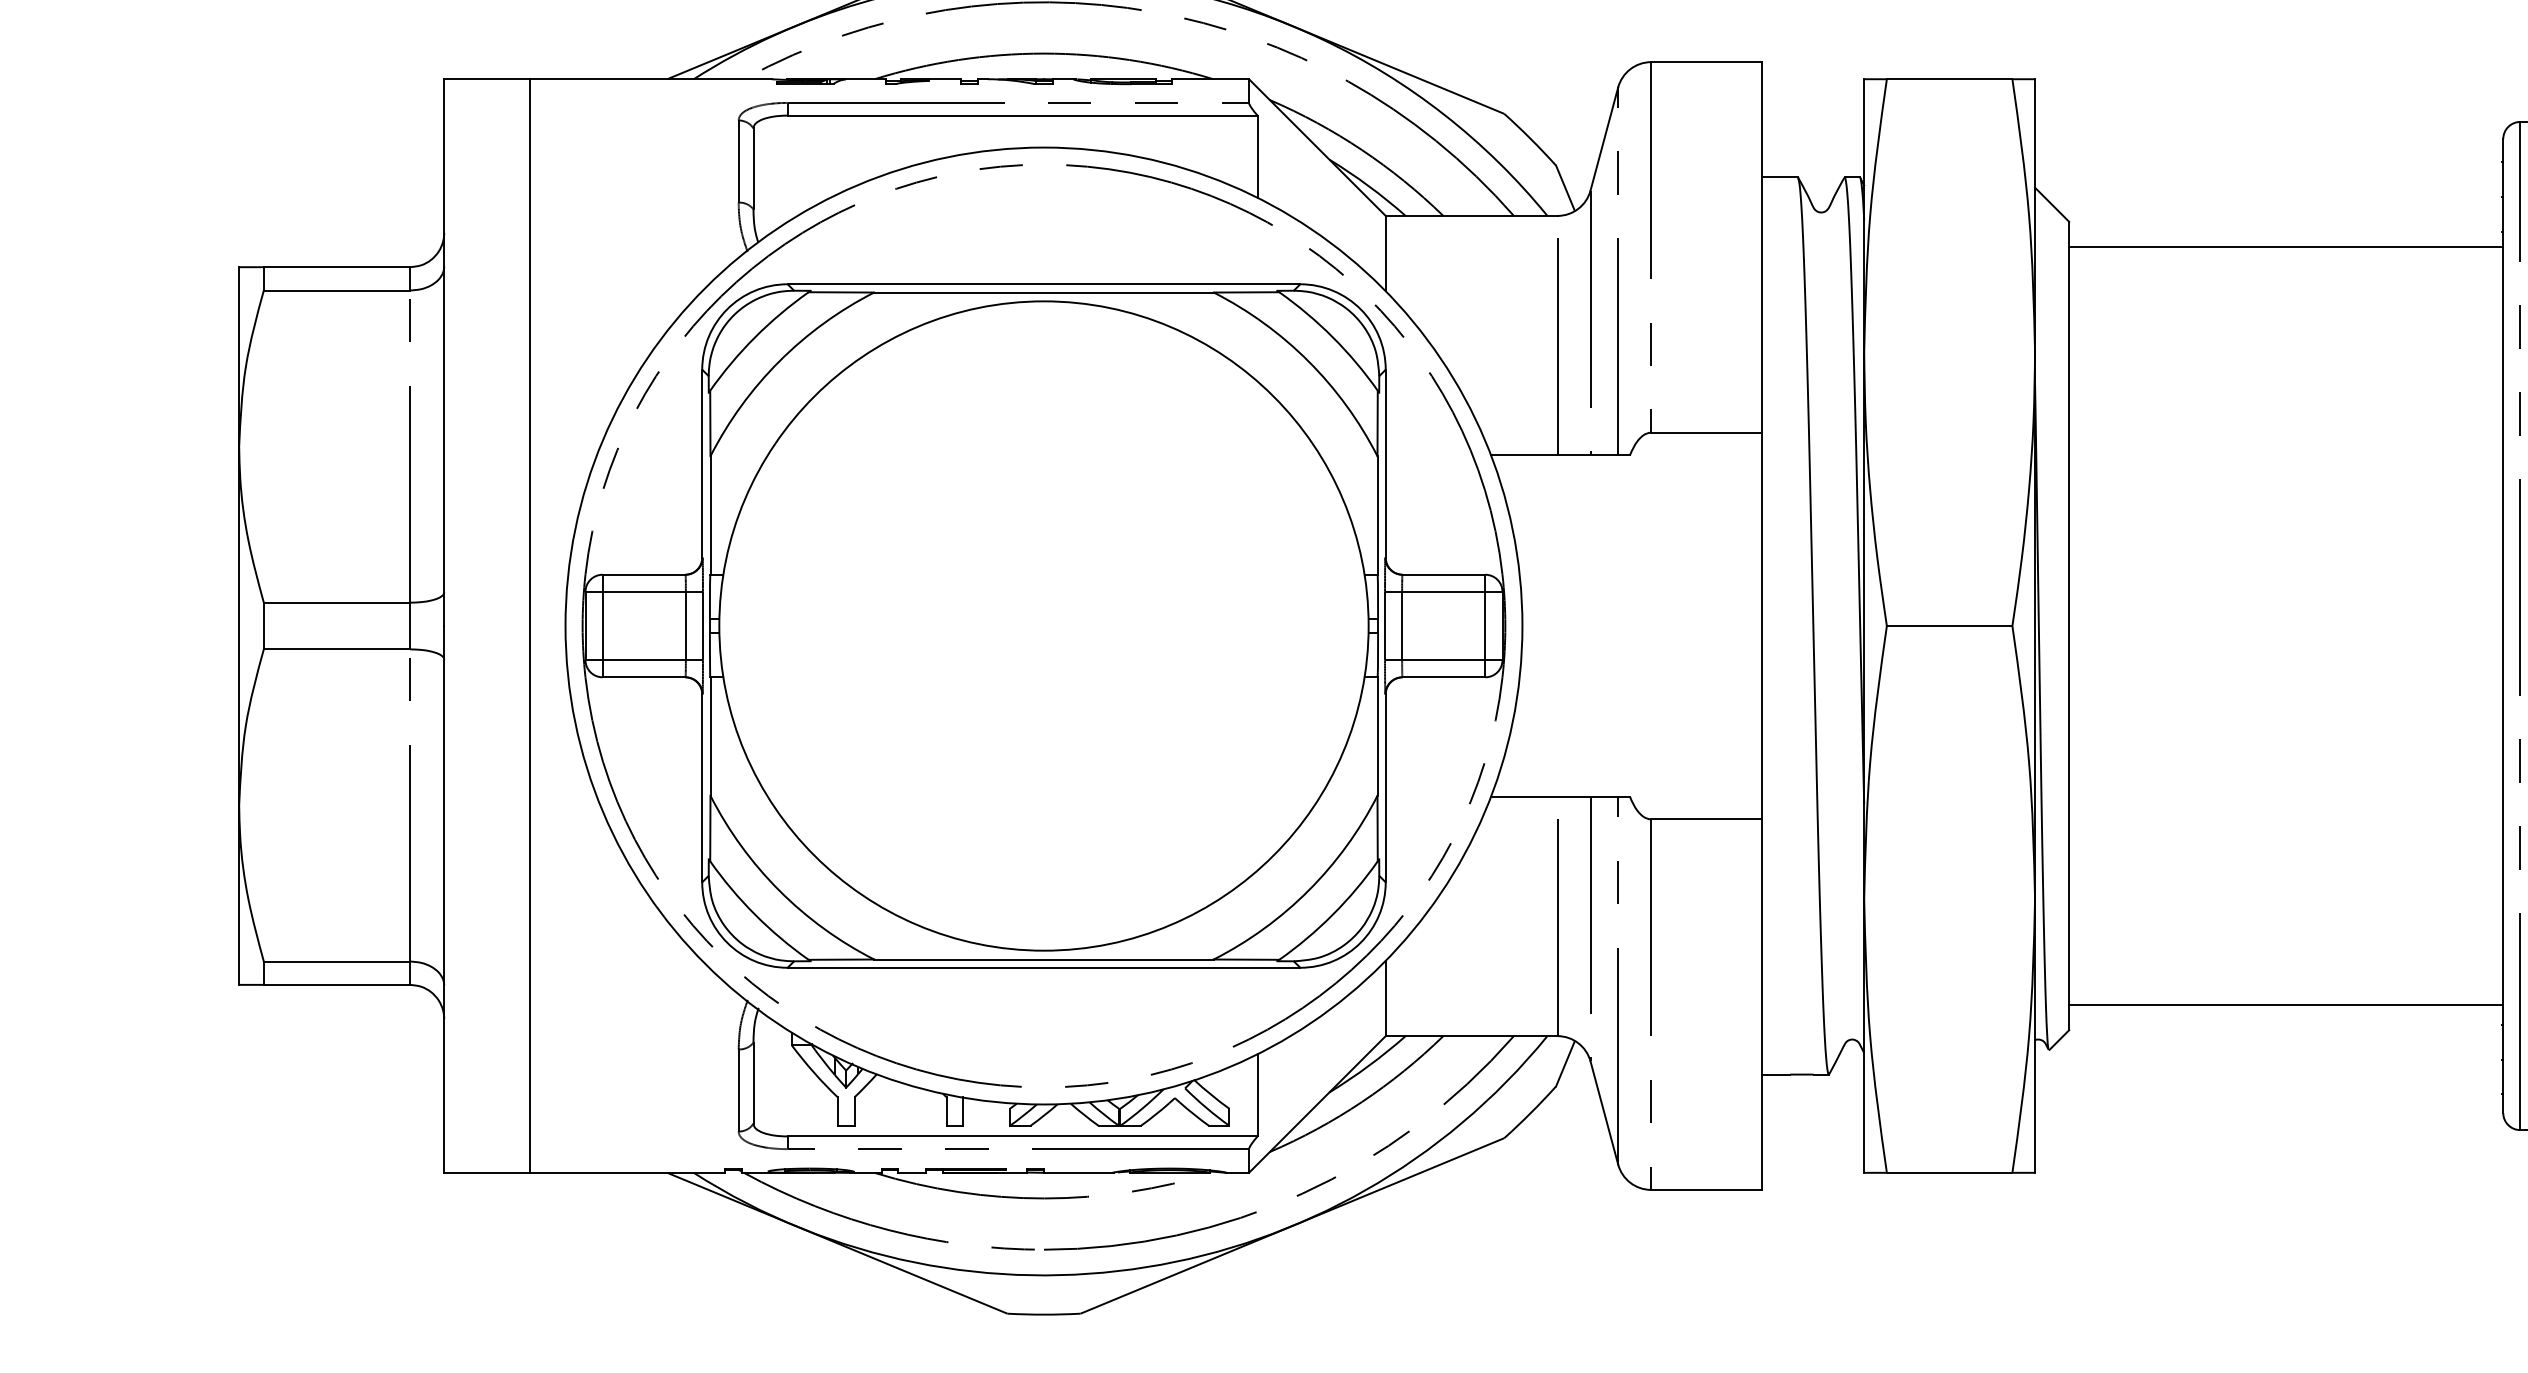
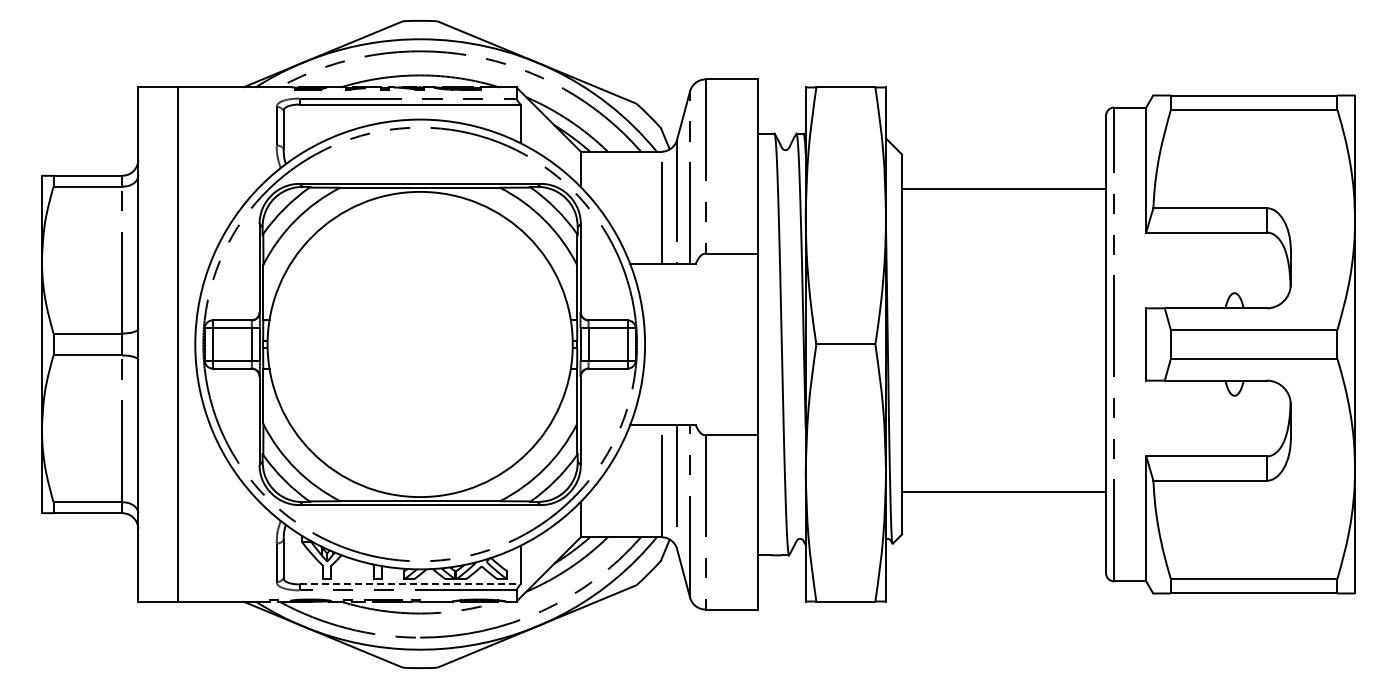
line: (2287, 247) -> (1004, 189), moved
line: (2287, 1004) -> (1004, 491), moved
line: (1023, 1136) -> (410, 584), solid -> dashed

